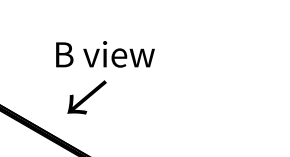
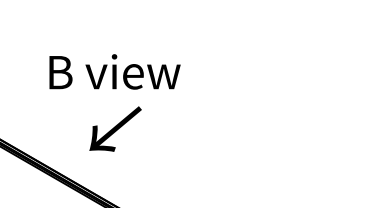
text: (105, 54) -> (114, 71), moved

